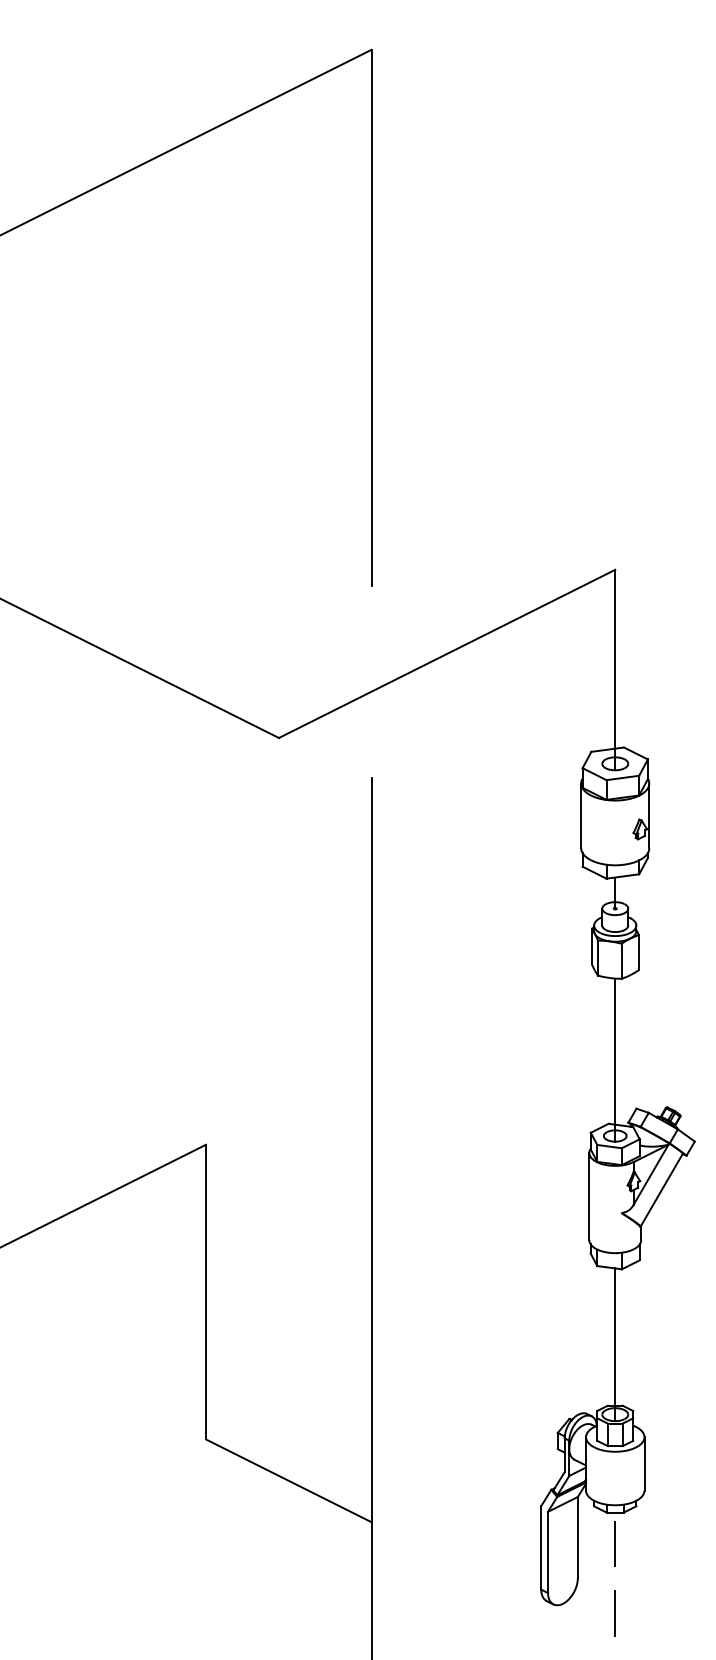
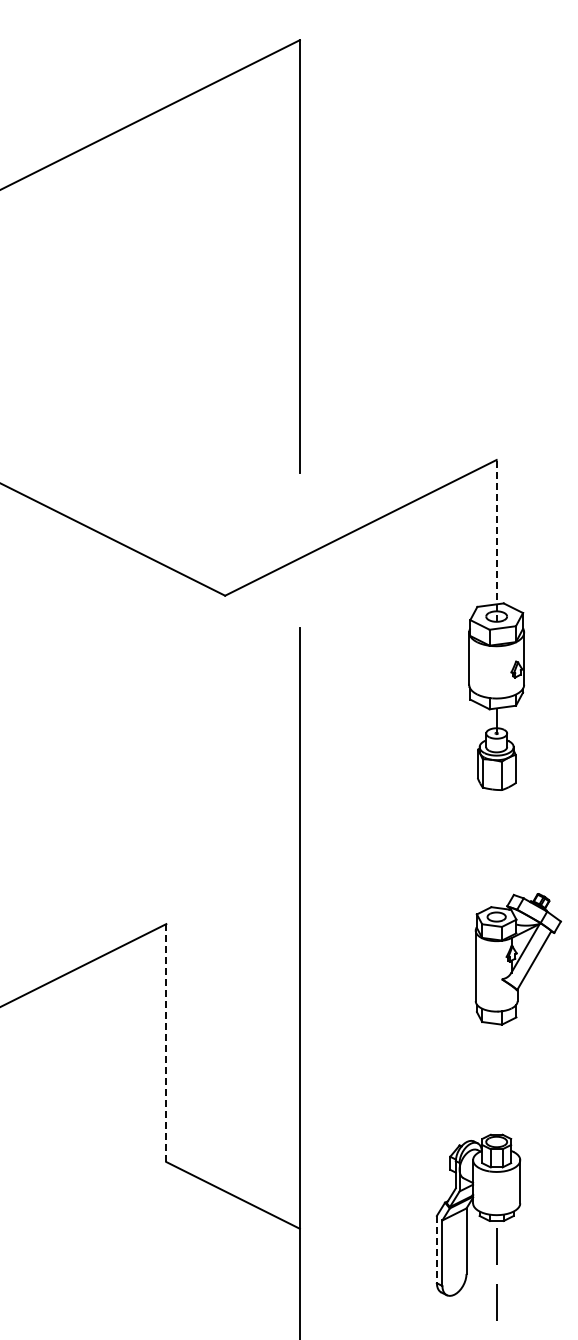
line: (615, 669) -> (496, 540), solid -> dashed
line: (615, 1059) -> (496, 855), removed
line: (206, 1292) -> (166, 1043), solid -> dashed
line: (615, 1344) -> (496, 1085), removed
line: (540, 1547) -> (436, 1249), solid -> dashed

